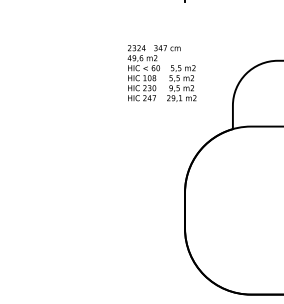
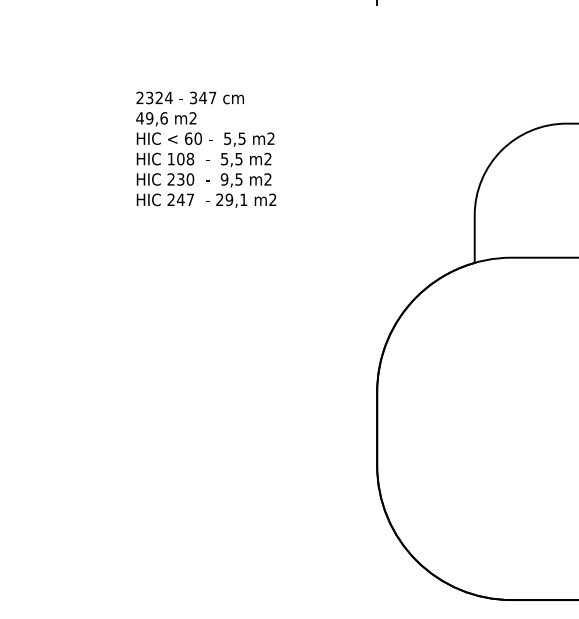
text: (161, 73) -> (204, 149), moved

